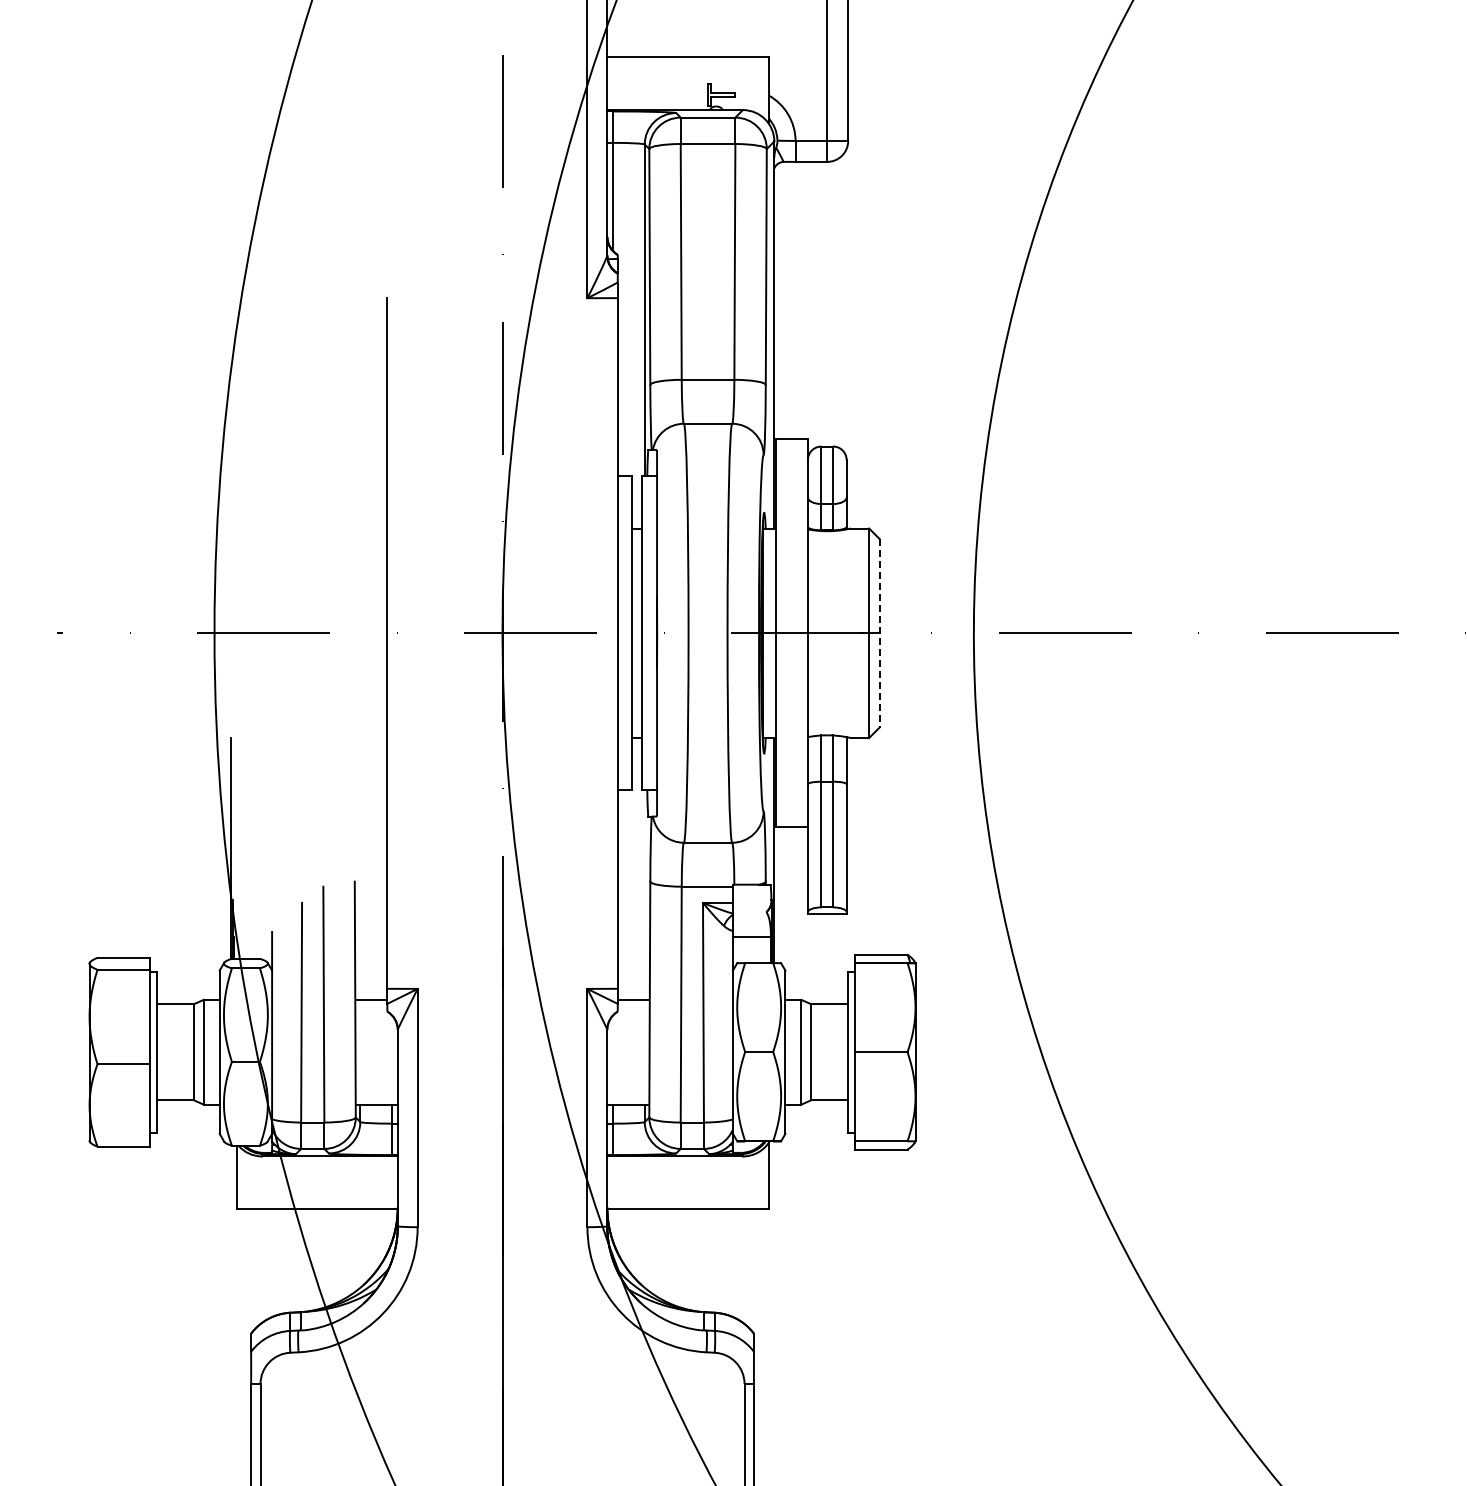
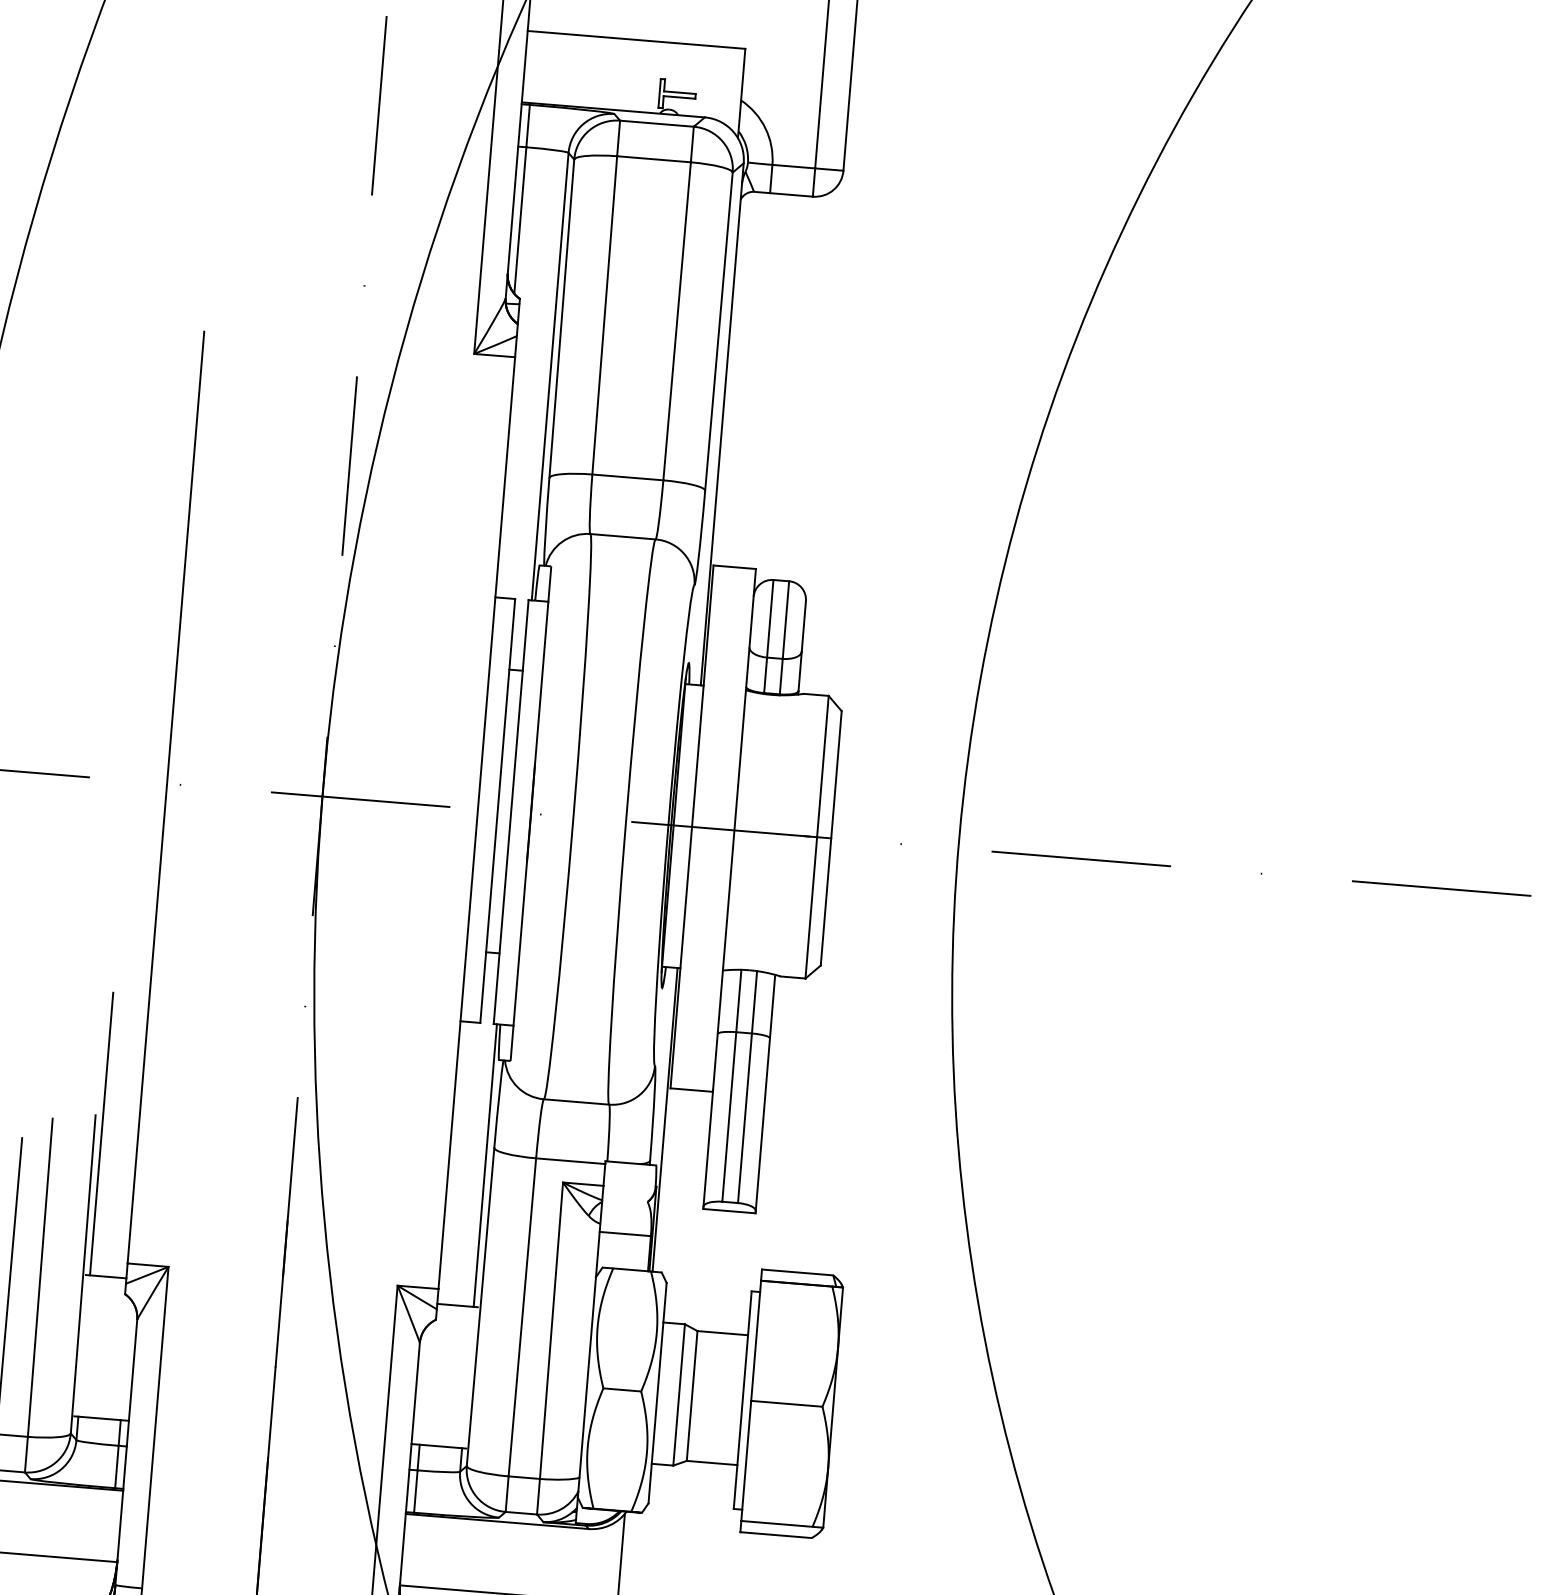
line: (879, 633) -> (831, 838), dashed -> solid
line: (360, 894) -> (101, 1133), added
line: (644, 894) -> (485, 1164), added

